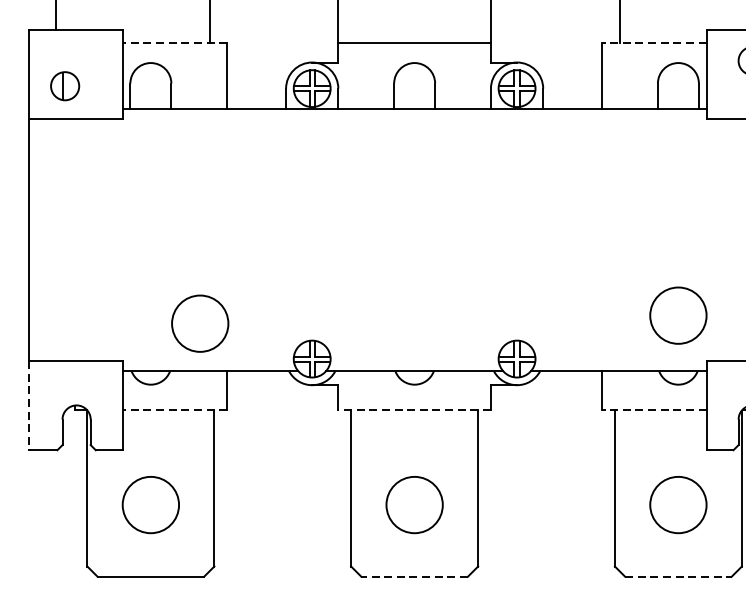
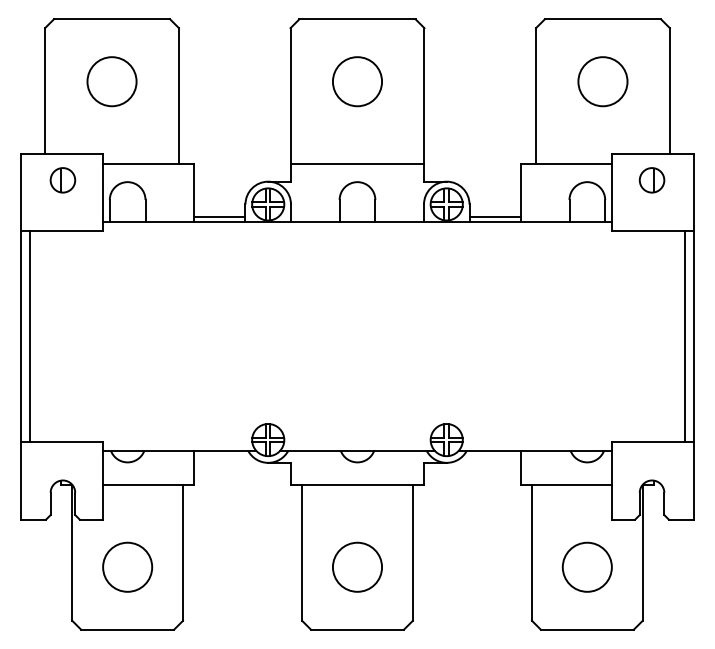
line: (174, 42) -> (148, 164), dashed -> solid
line: (654, 42) -> (566, 164), dashed -> solid
part: (64, 86) -> (62, 180), moved
line: (256, 102) -> (219, 216), added
line: (571, 102) -> (494, 216), added
line: (39, 240) -> (30, 336), added
circle: (677, 314) -> (586, 401), removed
circle: (200, 322) -> (170, 408), removed
line: (29, 405) -> (21, 480), dashed -> solid
line: (174, 410) -> (148, 484), dashed -> solid
line: (414, 410) -> (357, 484), dashed -> solid
line: (654, 410) -> (566, 484), dashed -> solid
line: (414, 576) -> (357, 629), dashed -> solid
line: (678, 576) -> (587, 629), dashed -> solid

